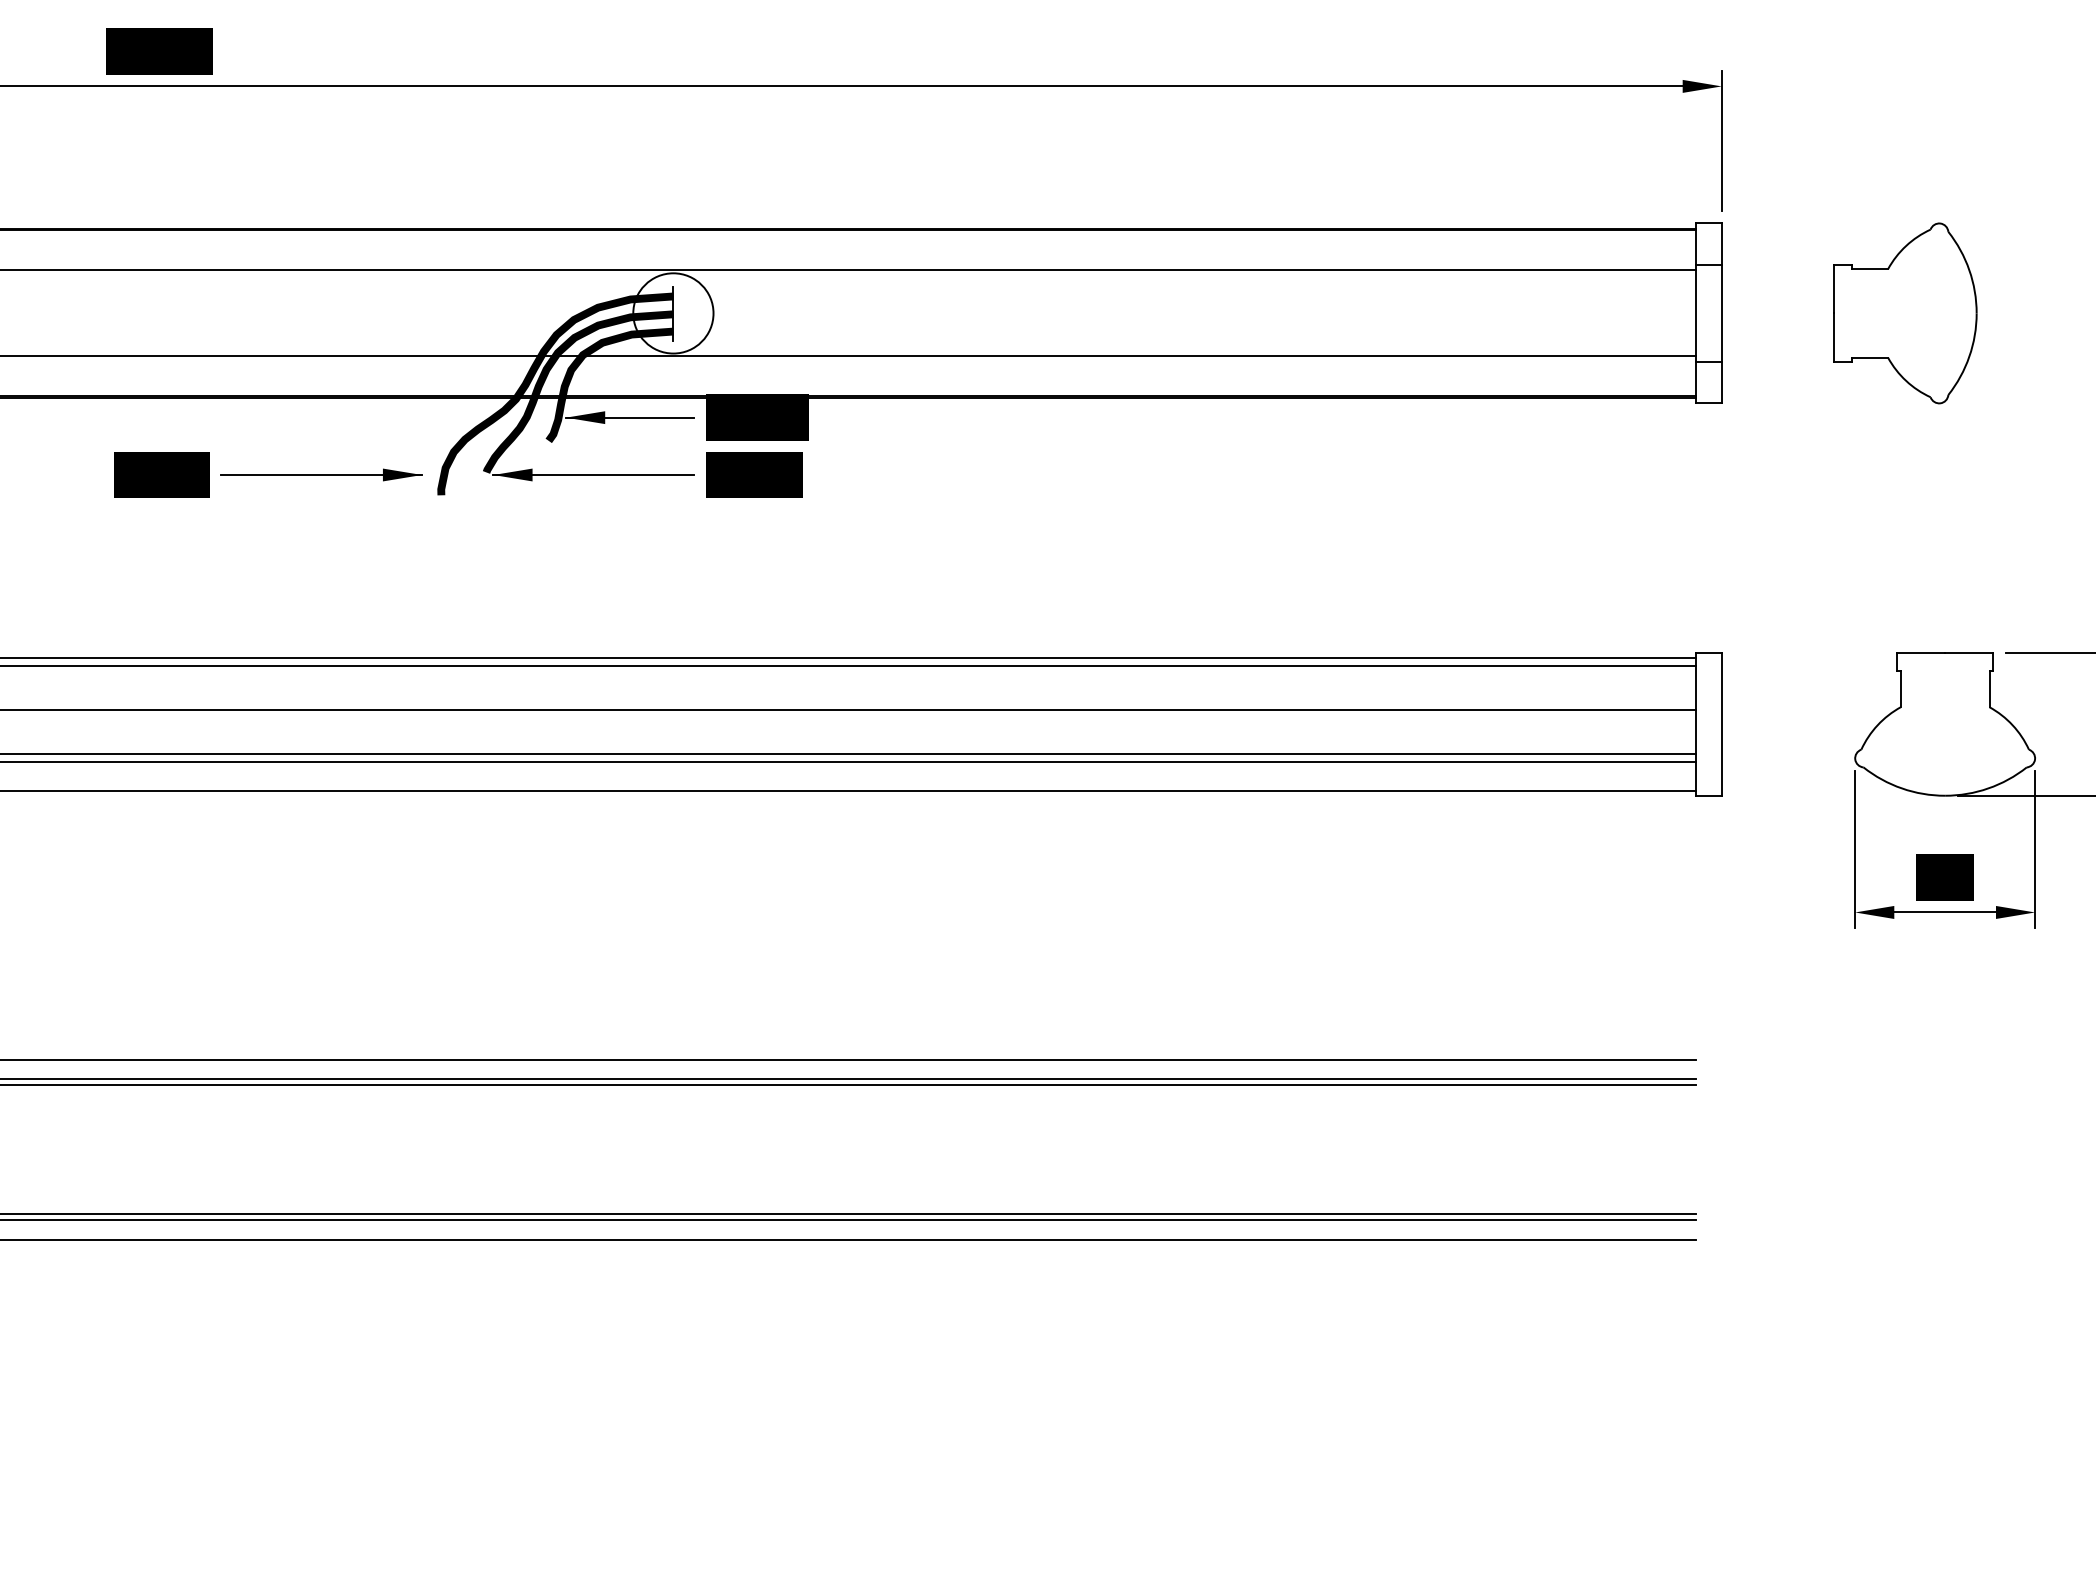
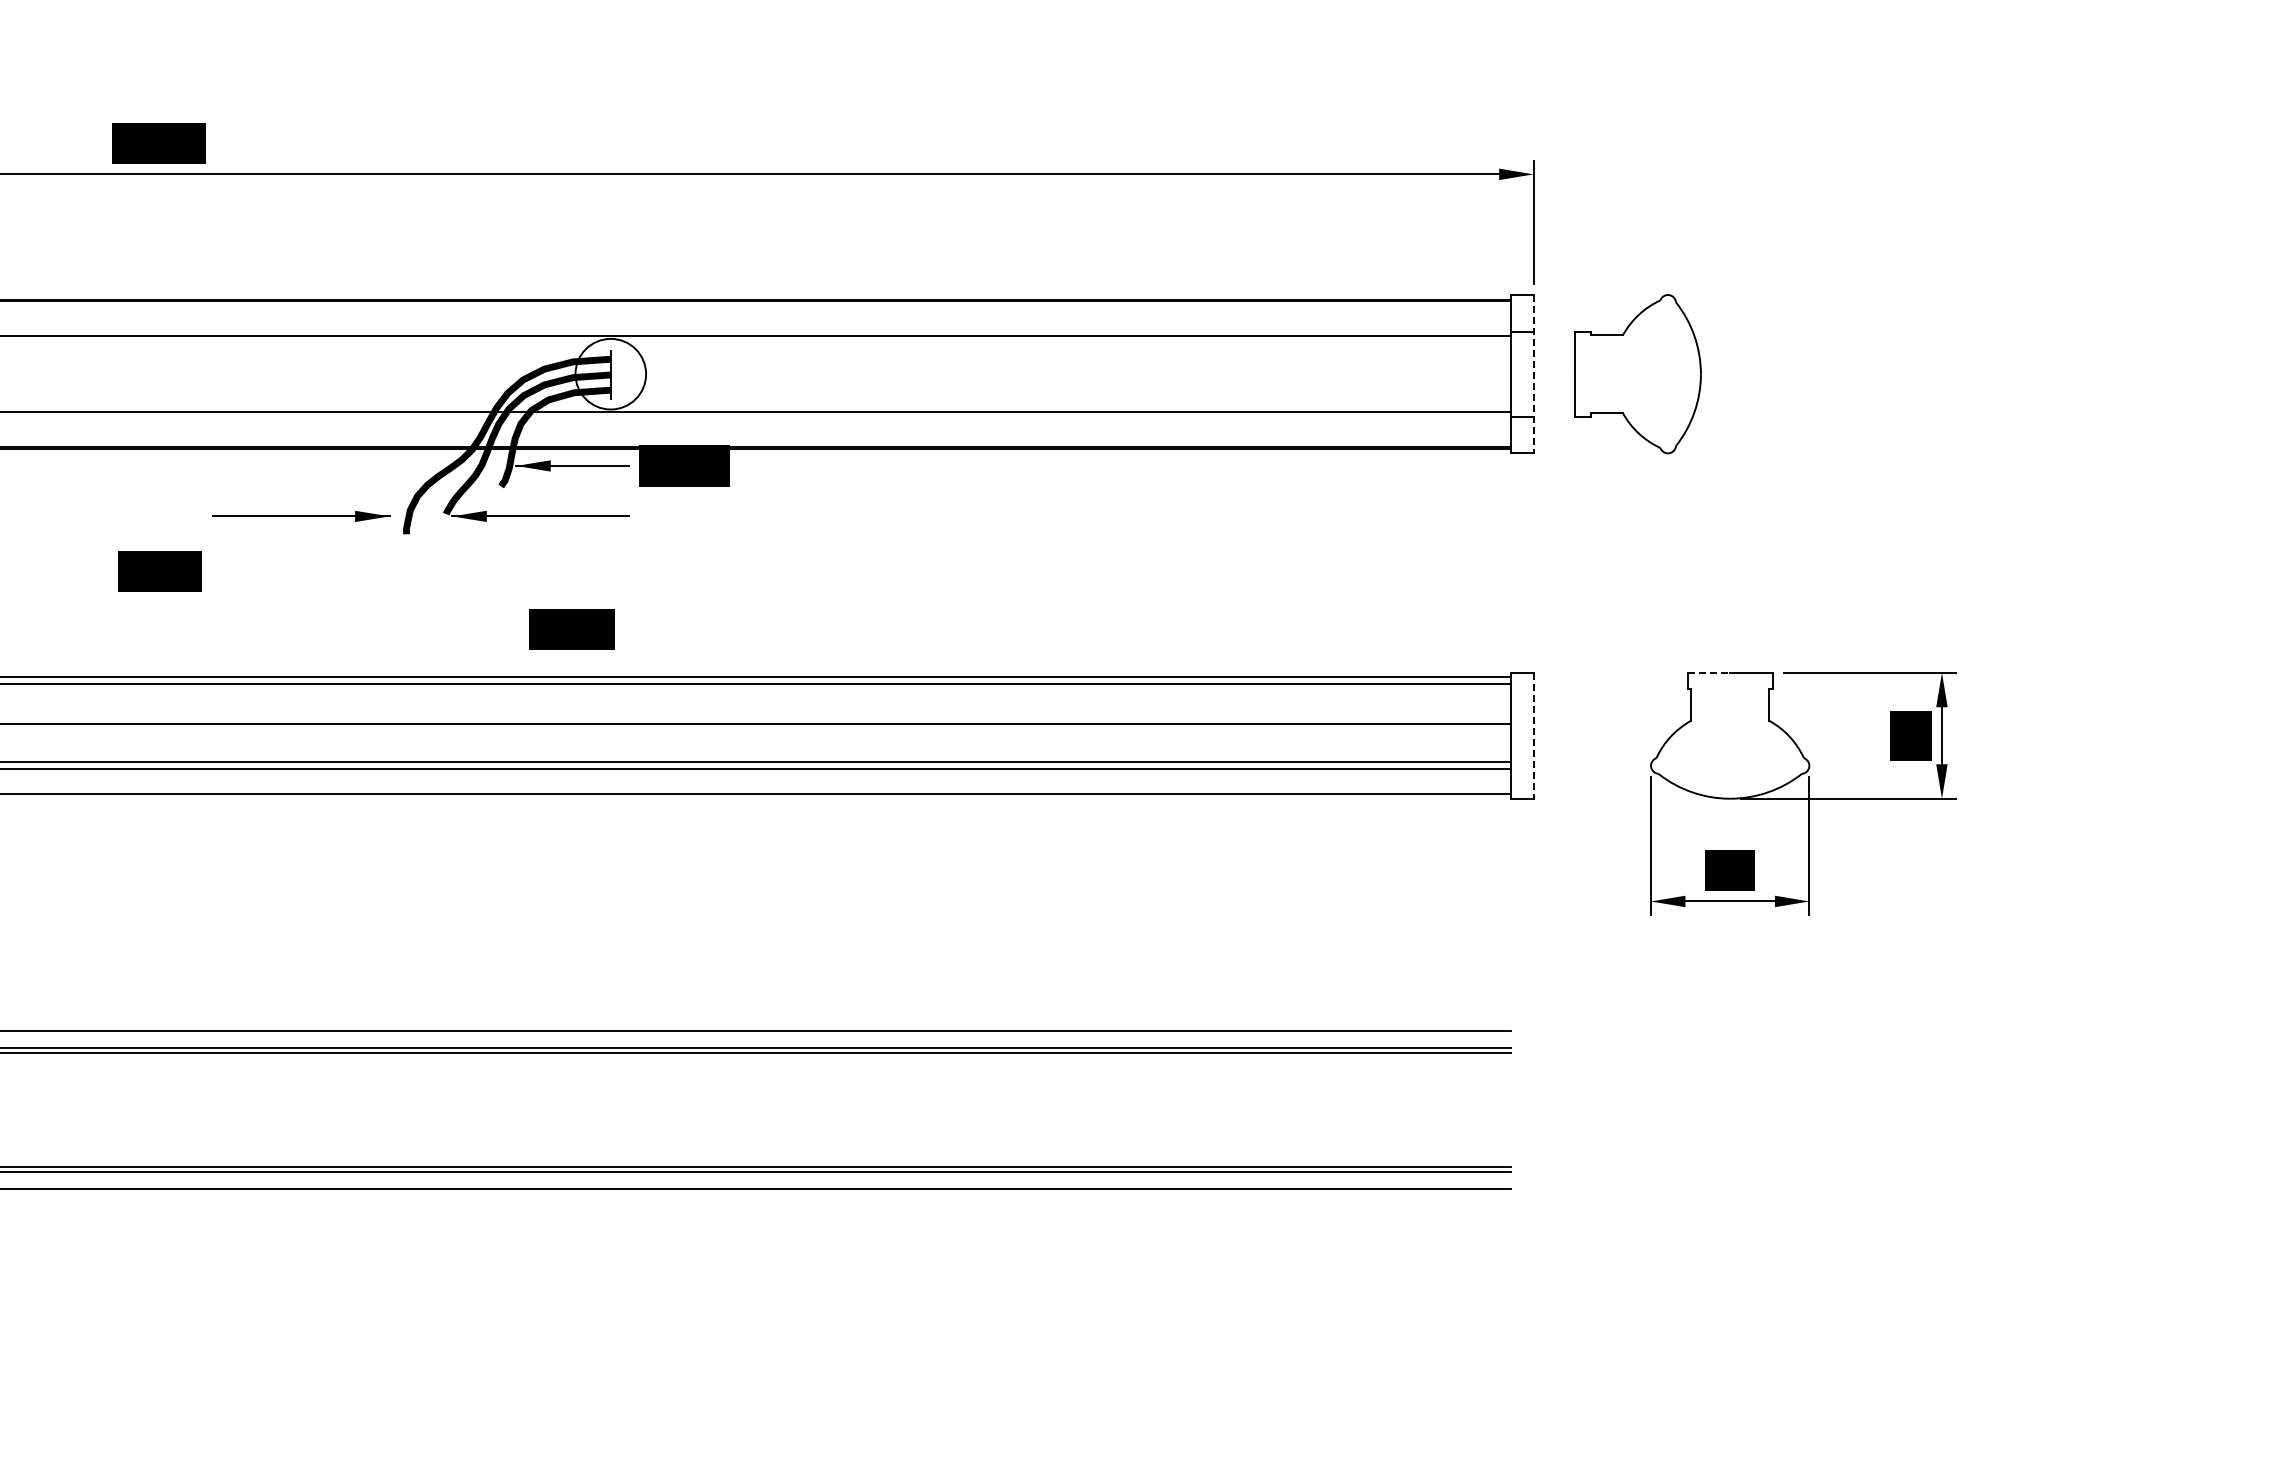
line: (1721, 313) -> (1533, 374), solid -> dashed
part: (1904, 313) -> (1637, 374), moved
text: (160, 475) -> (159, 571), moved
text: (753, 475) -> (571, 629), moved
line: (1921, 652) -> (1709, 672), solid -> dashed
line: (1721, 723) -> (1533, 735), solid -> dashed

